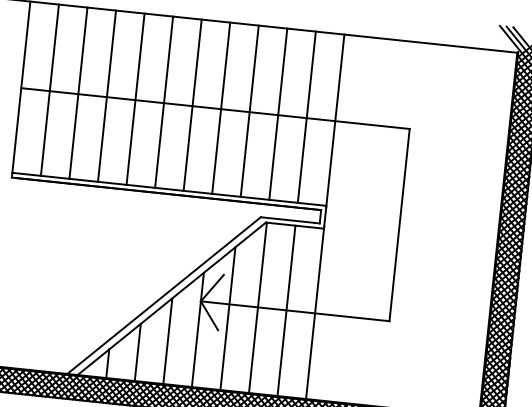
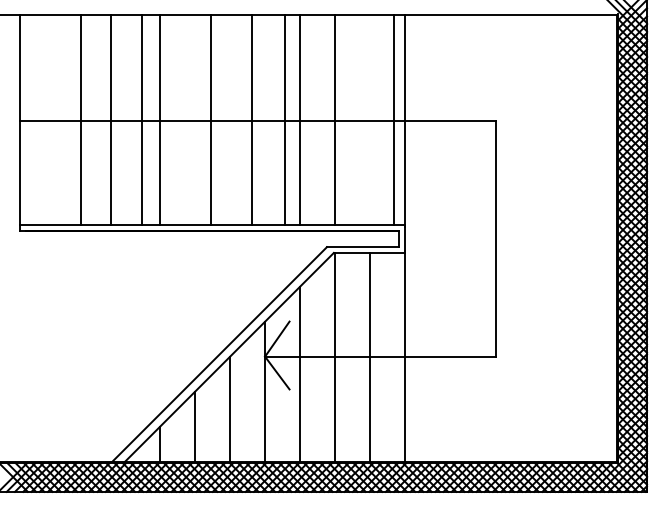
line: (50, 89) -> (81, 119), moved
line: (78, 92) -> (111, 119), moved
line: (107, 95) -> (142, 119), moved
line: (164, 101) -> (211, 119), moved
line: (193, 104) -> (252, 119), moved
line: (221, 107) -> (285, 119), moved
line: (306, 116) -> (393, 119), moved

